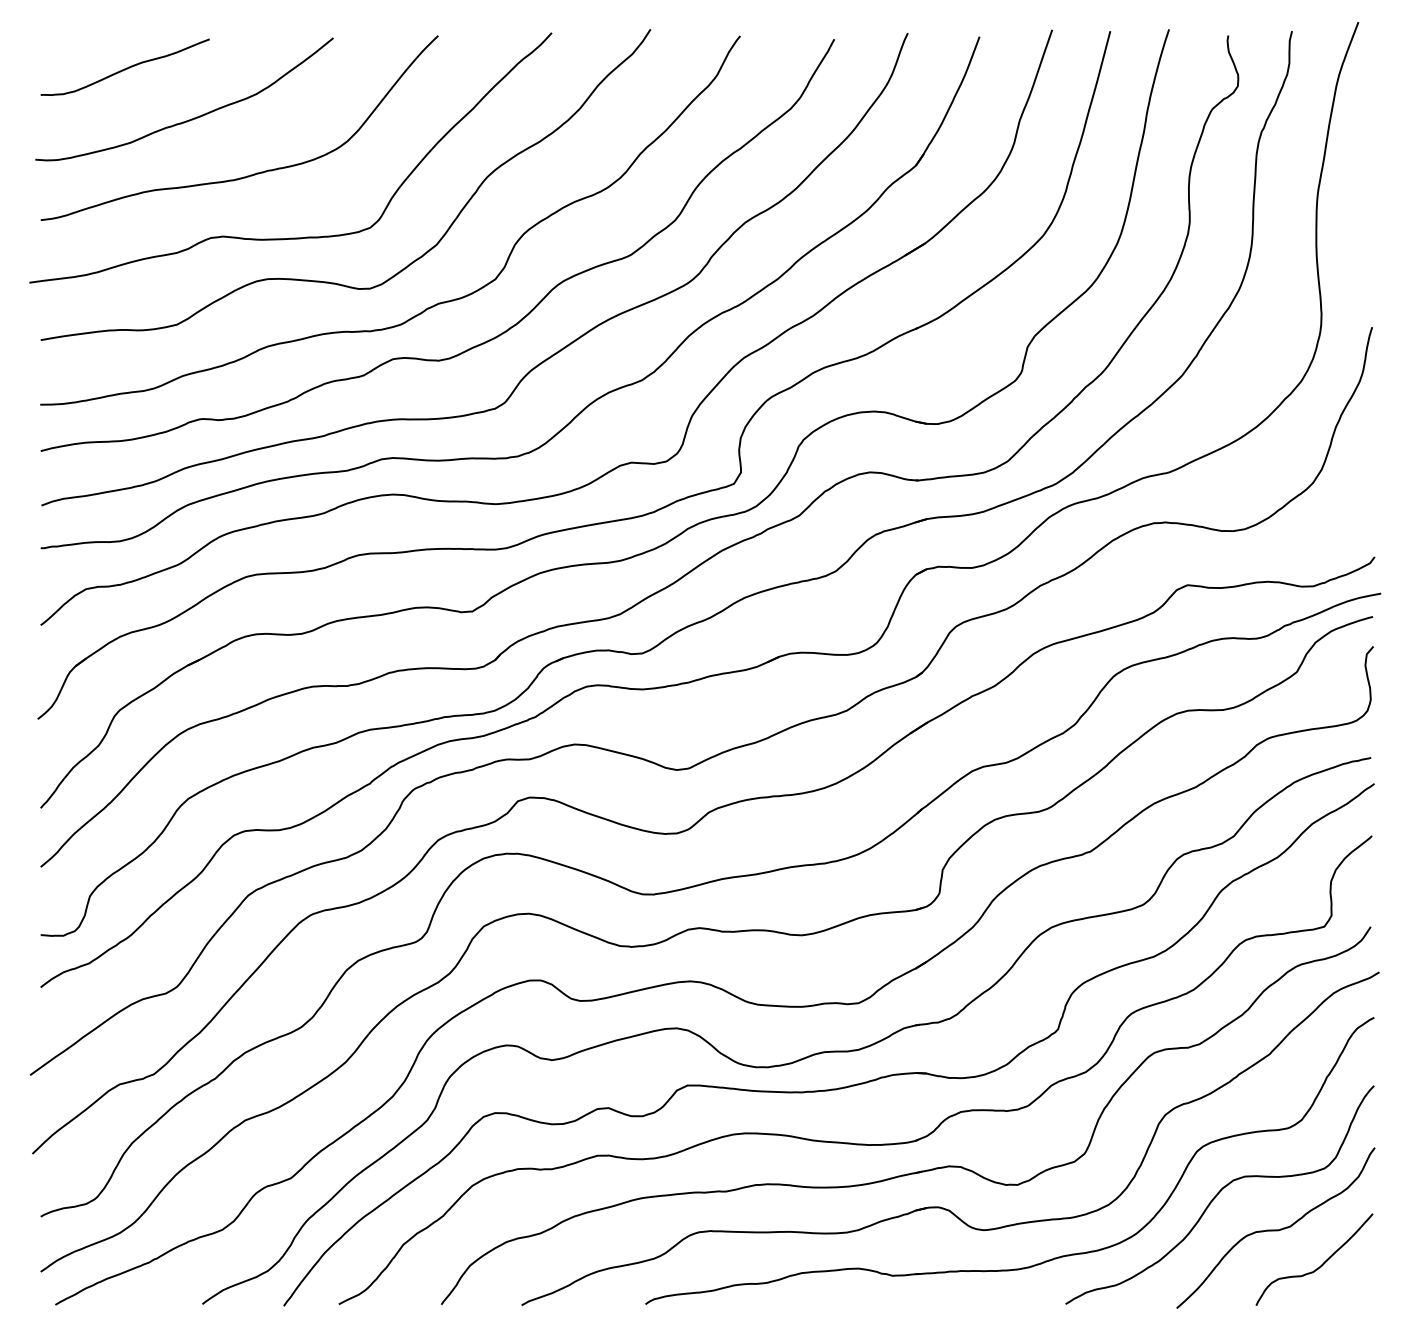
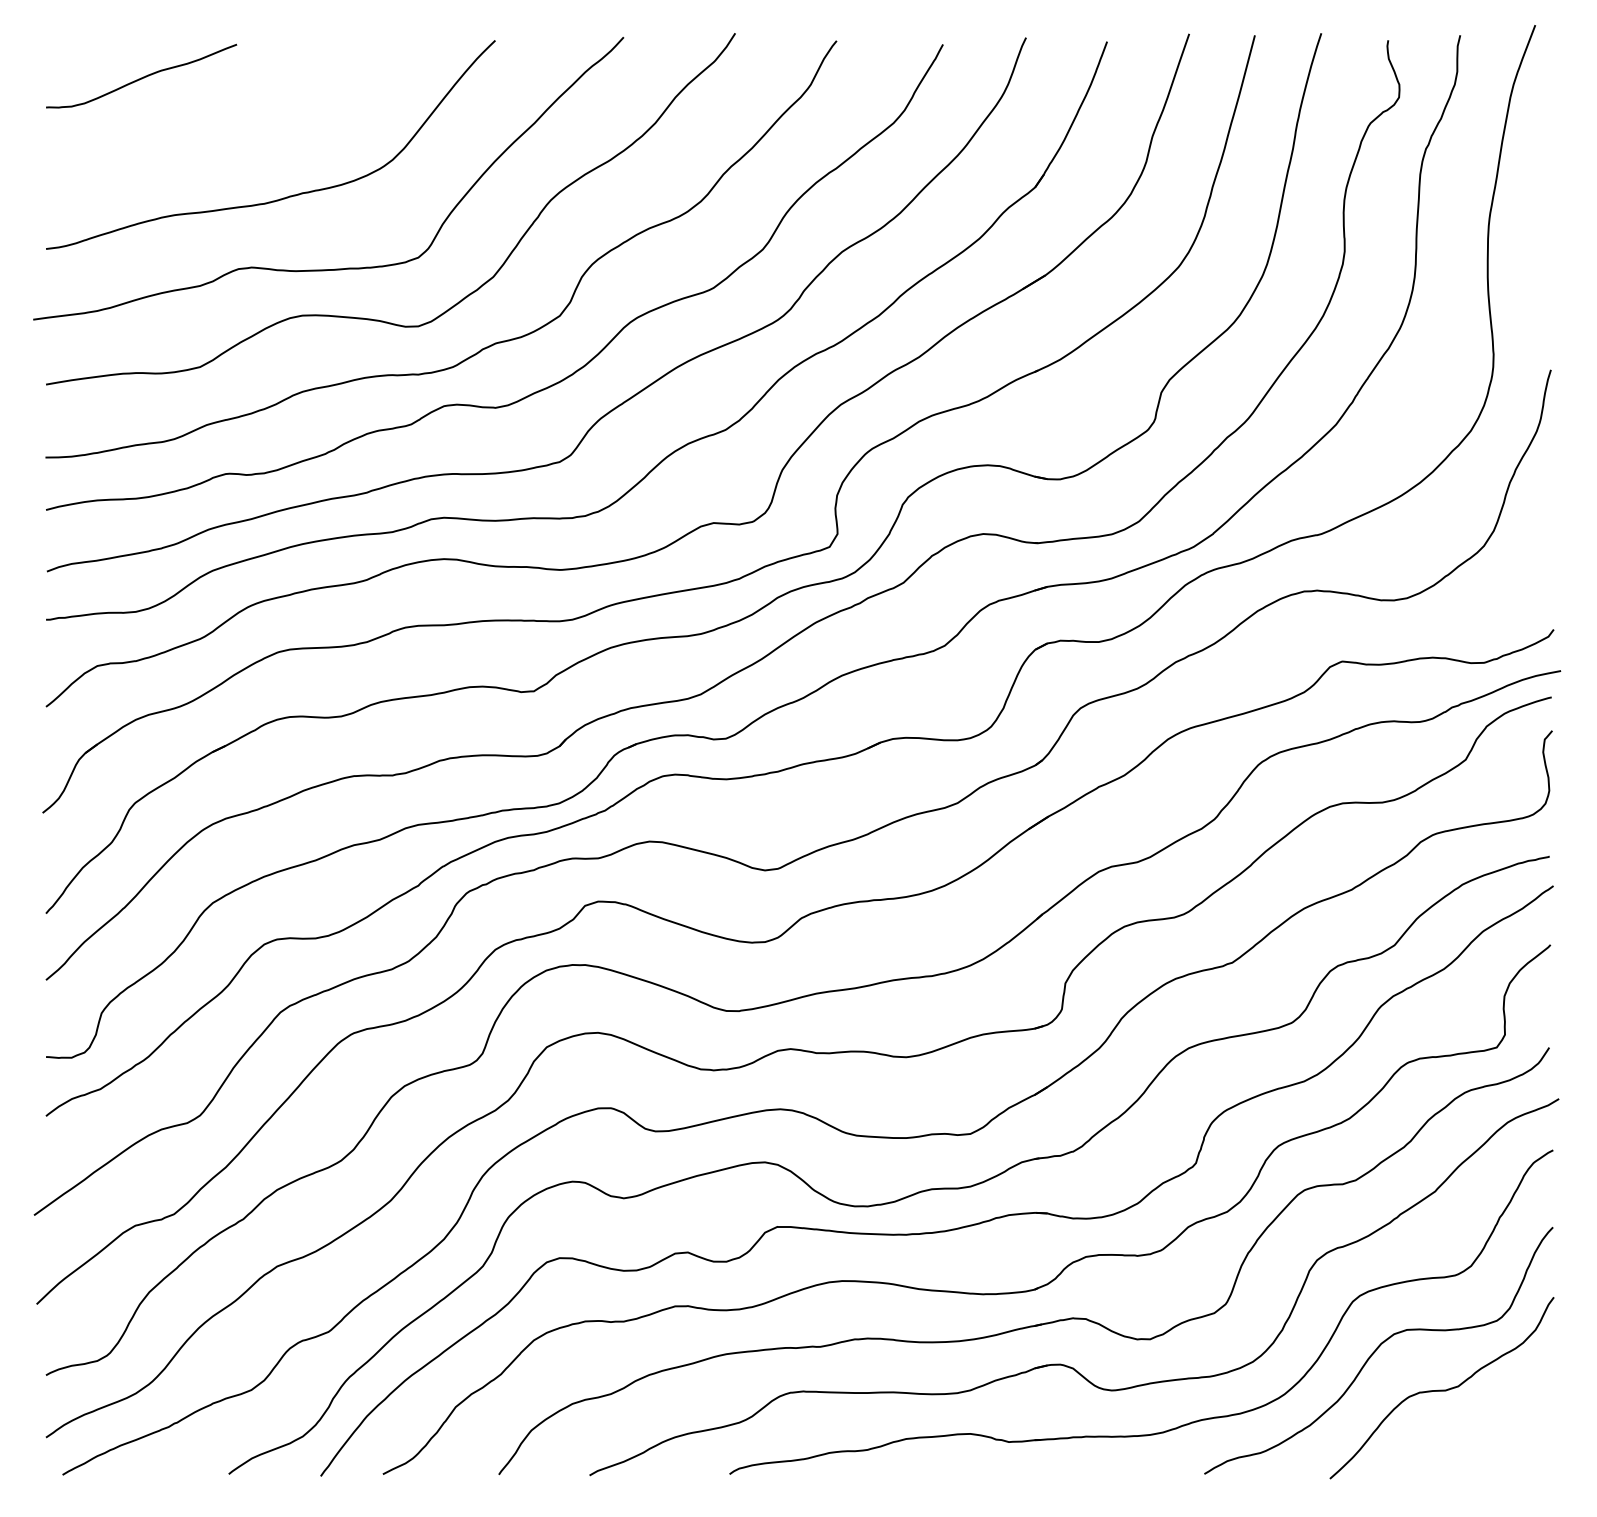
curve: (190, 118) -> (215, 134), removed
curve: (1317, 1267) -> (1489, 1432), removed

